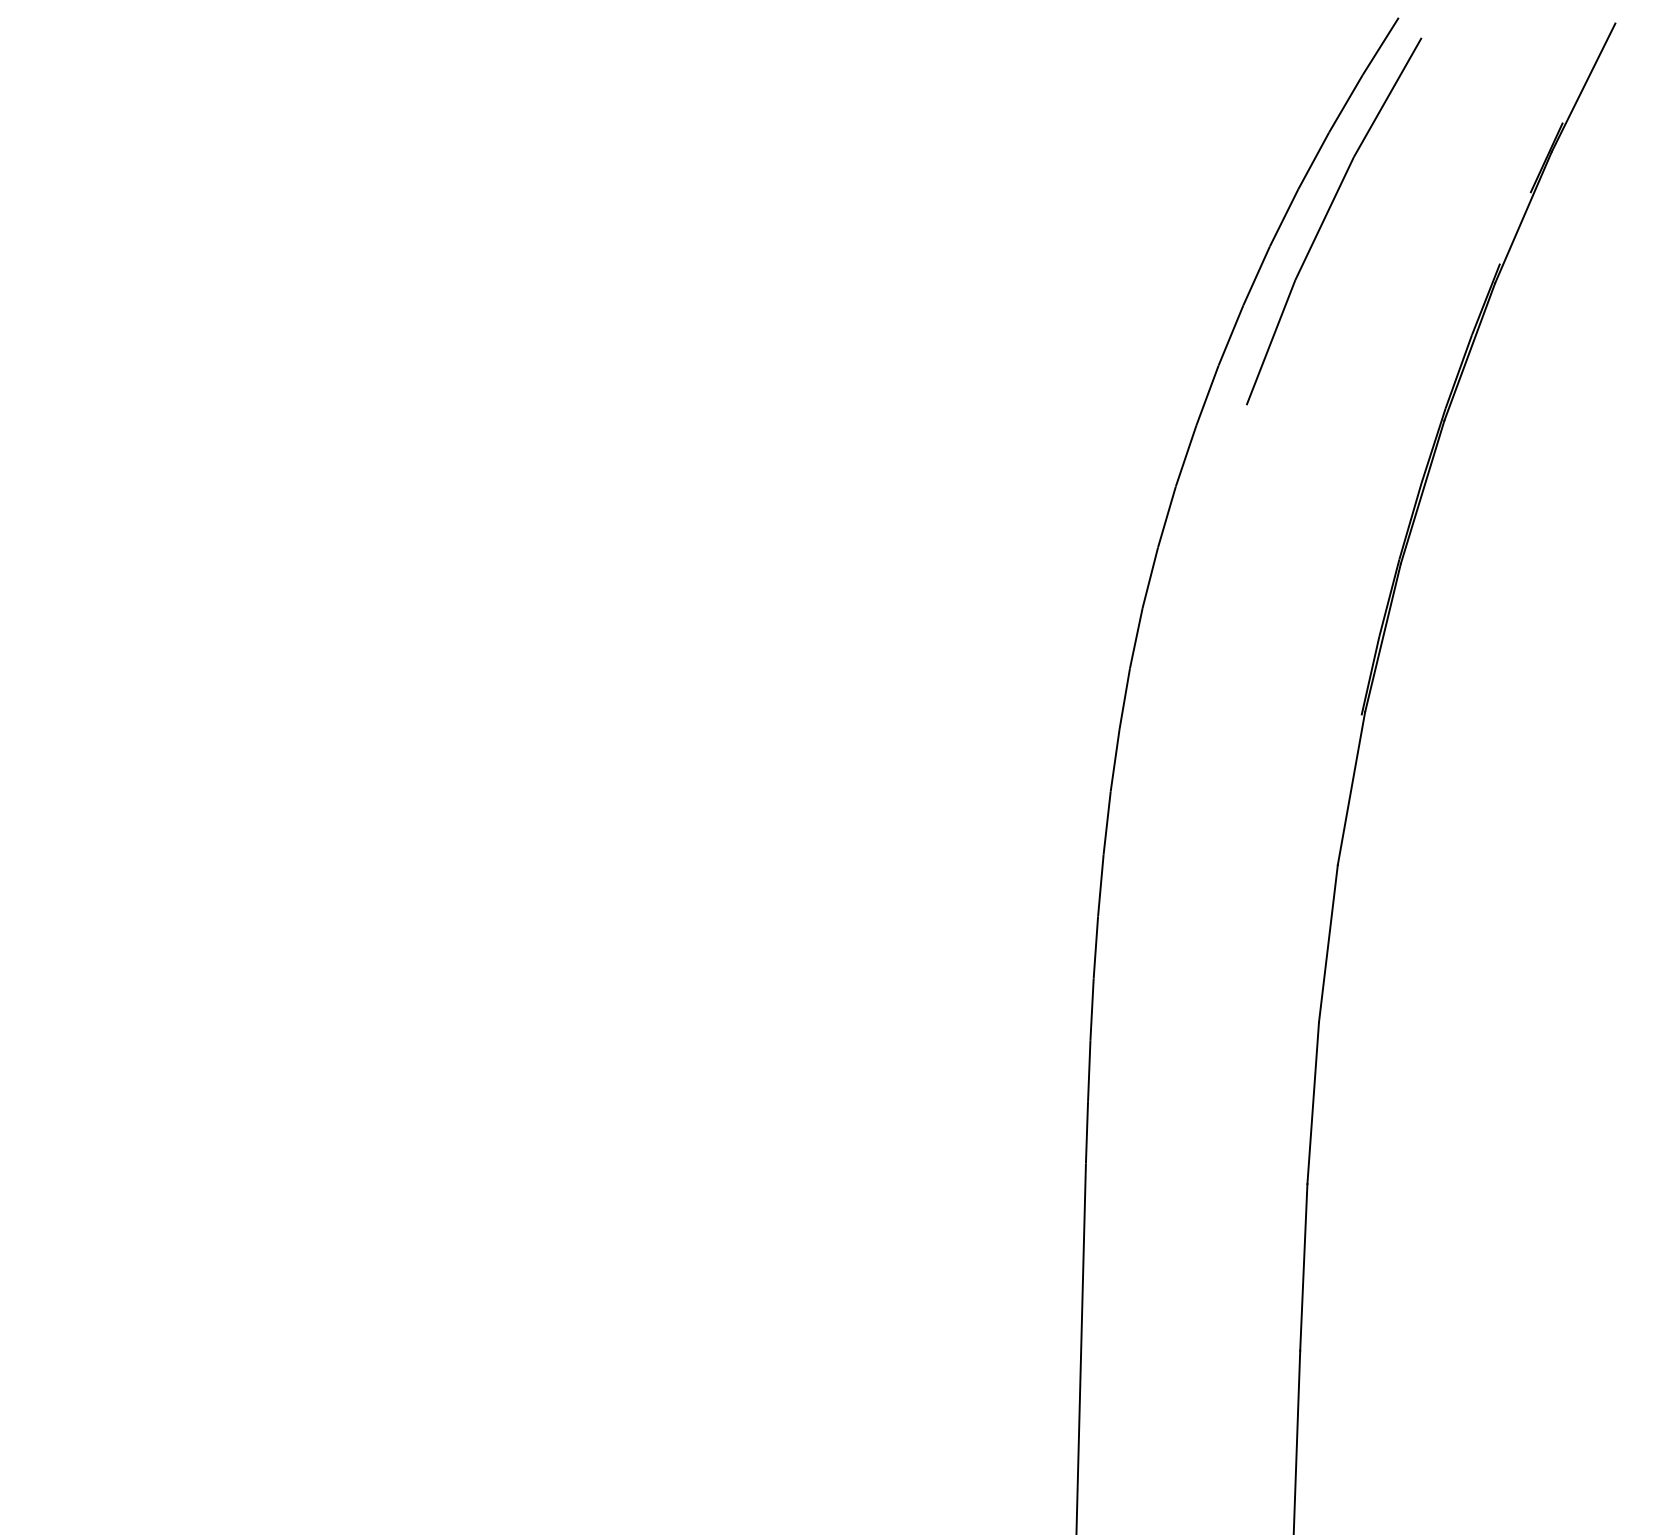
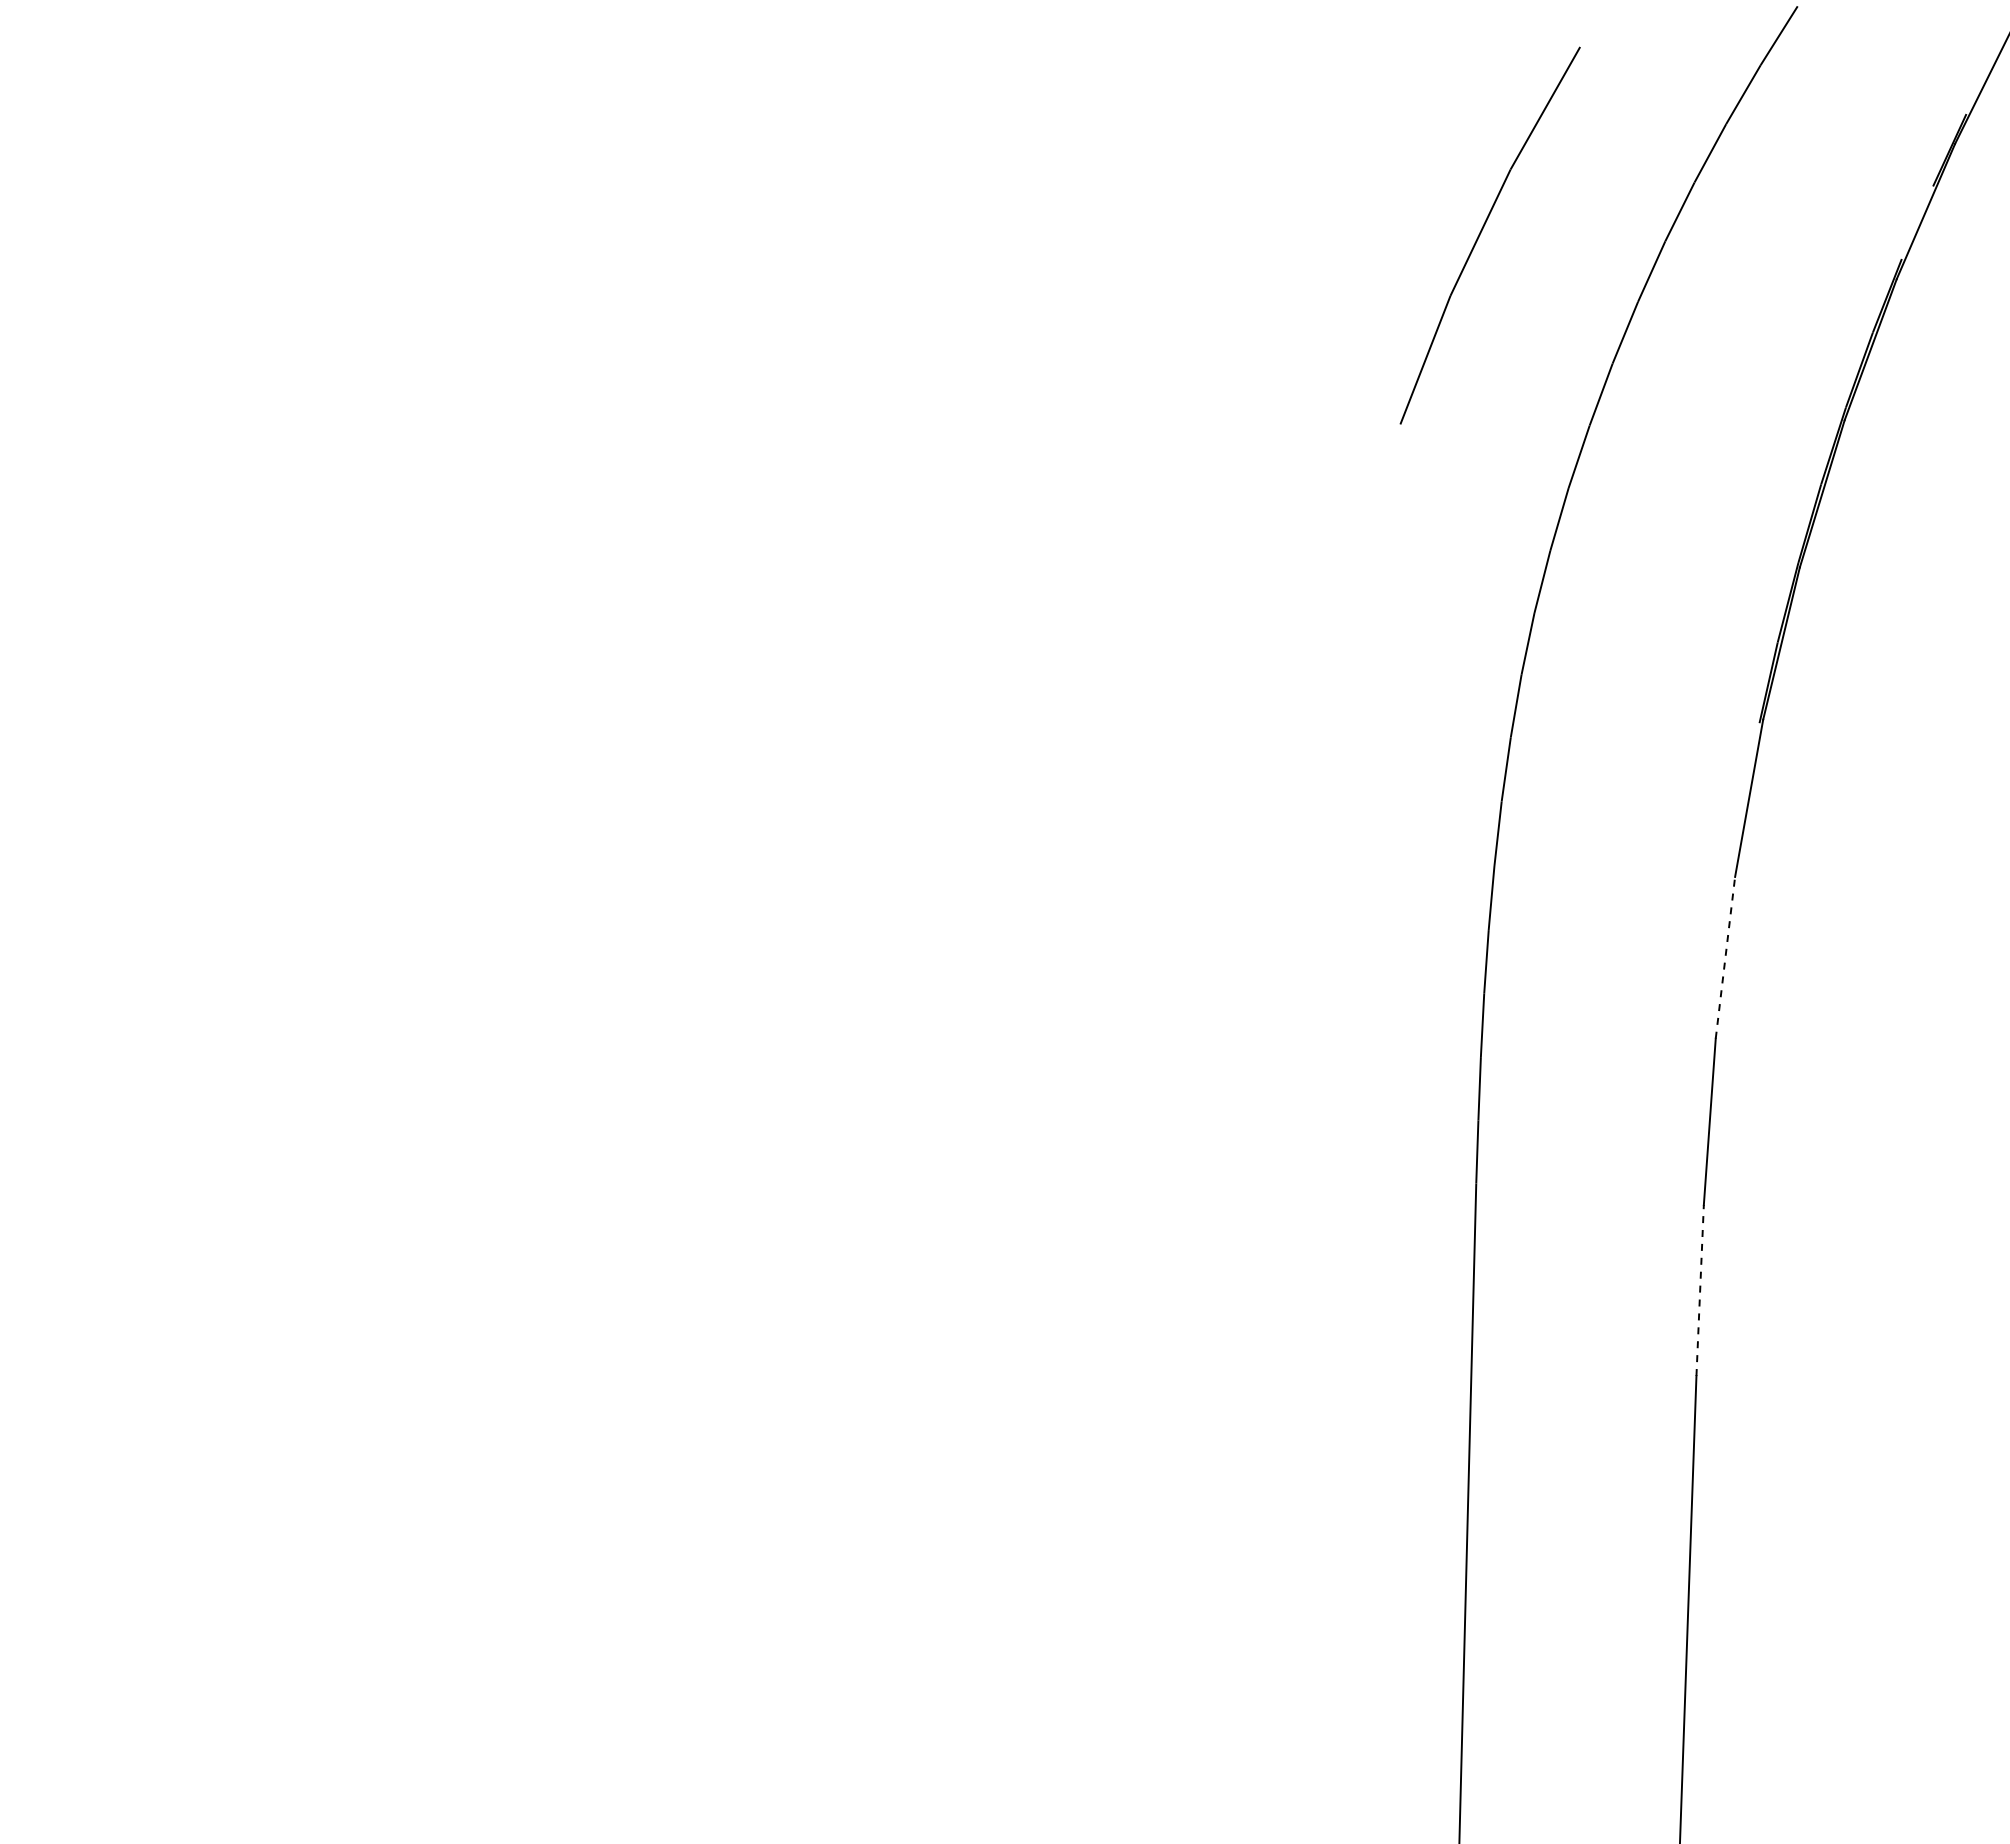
part: (1326, 217) -> (1482, 231), moved
line: (1328, 943) -> (1725, 957), solid -> dashed
line: (1304, 1267) -> (1700, 1290), solid -> dashed

